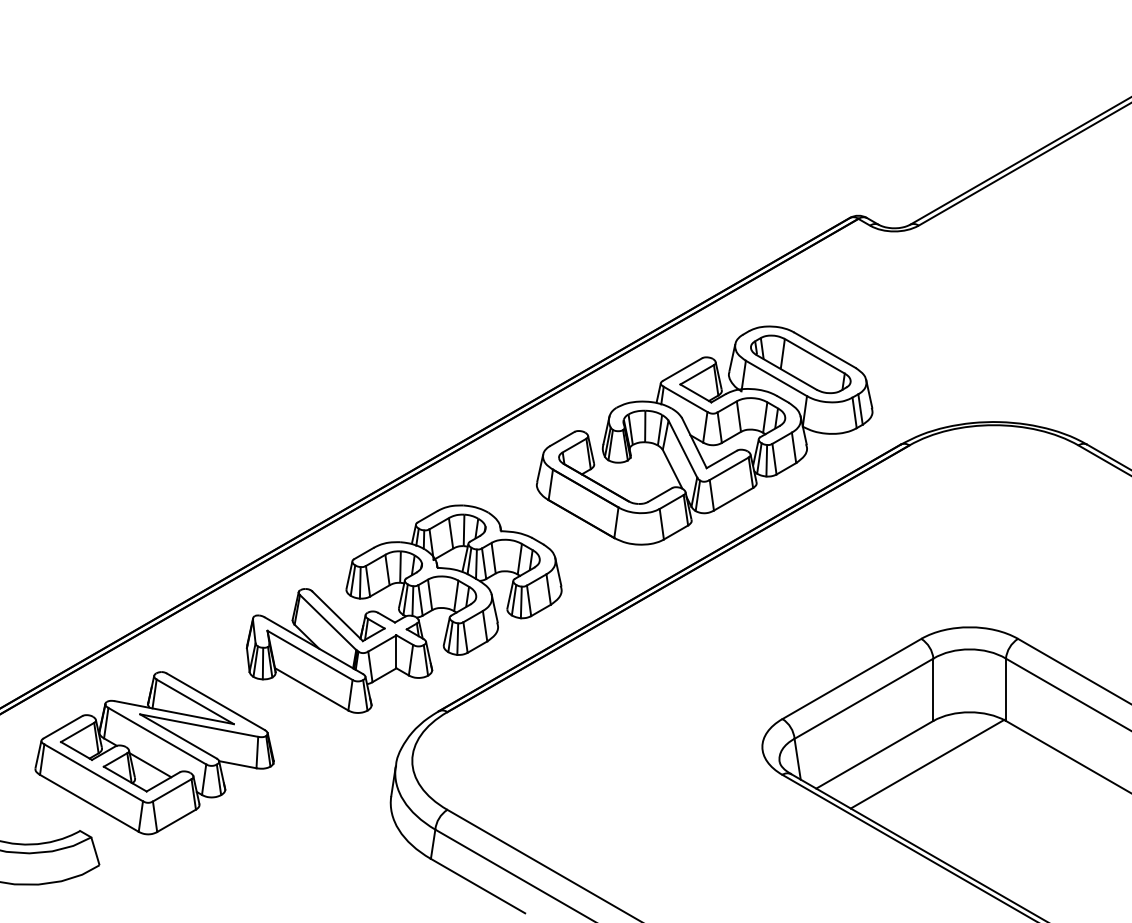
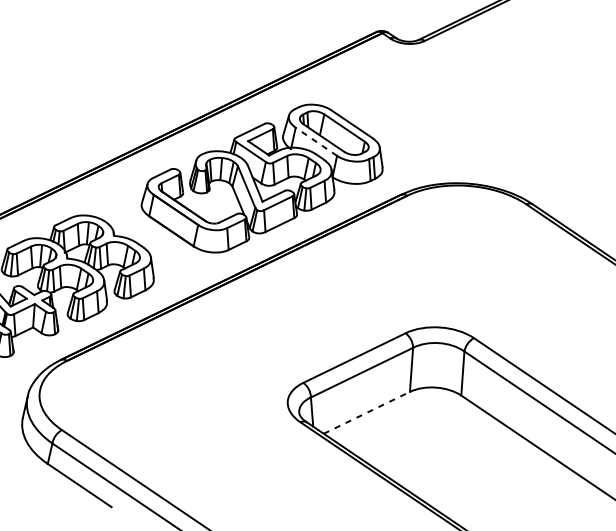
line: (776, 378) -> (316, 141), solid -> dashed
line: (874, 754) -> (366, 412), solid -> dashed
line: (927, 763) -> (403, 421), removed

